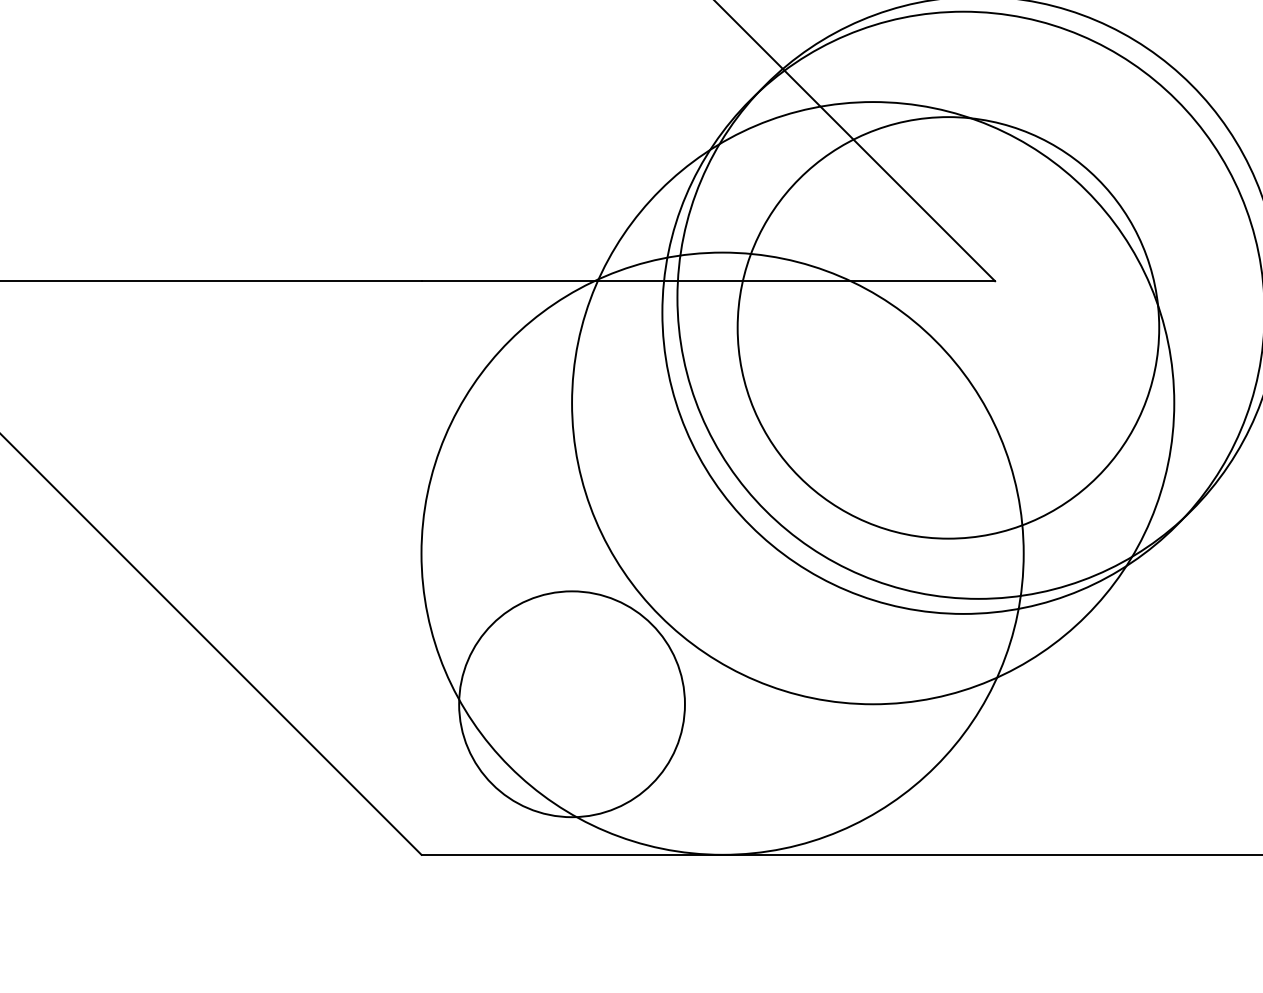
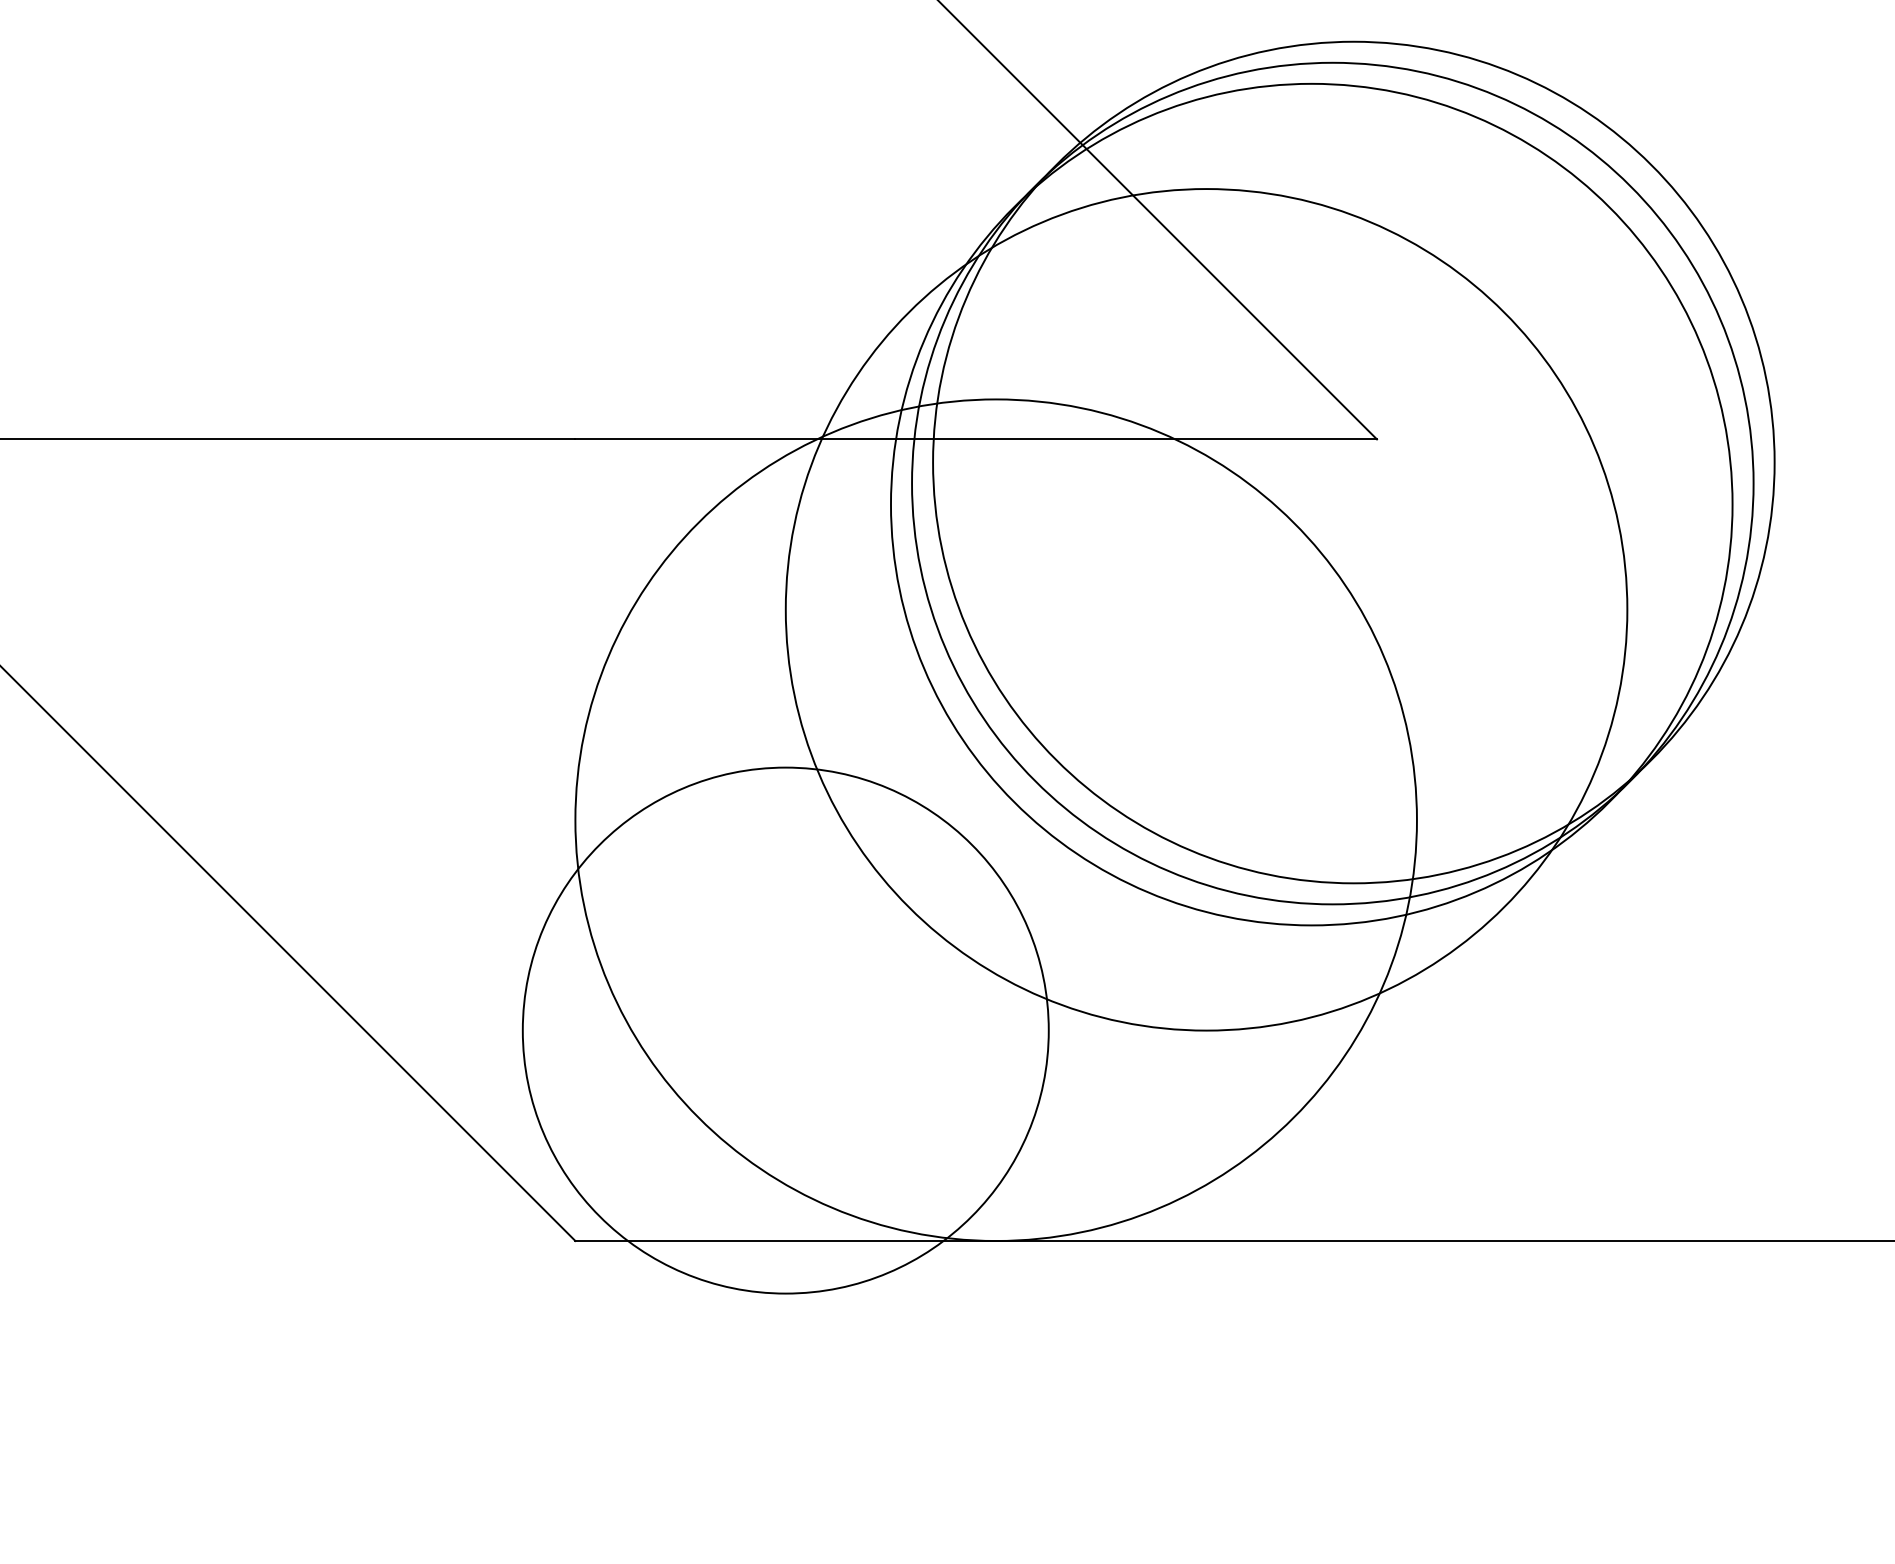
circle: (948, 327) -> (1311, 504), size x1.43
circle: (571, 704) -> (785, 1030), size x1.67

